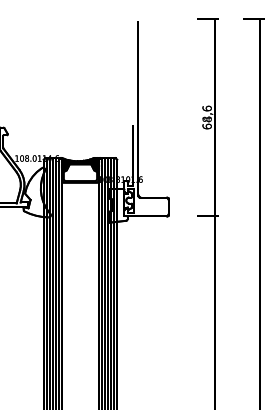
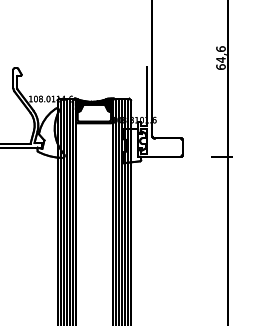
text: (206, 119) -> (220, 60), 68,6 -> 64,6

